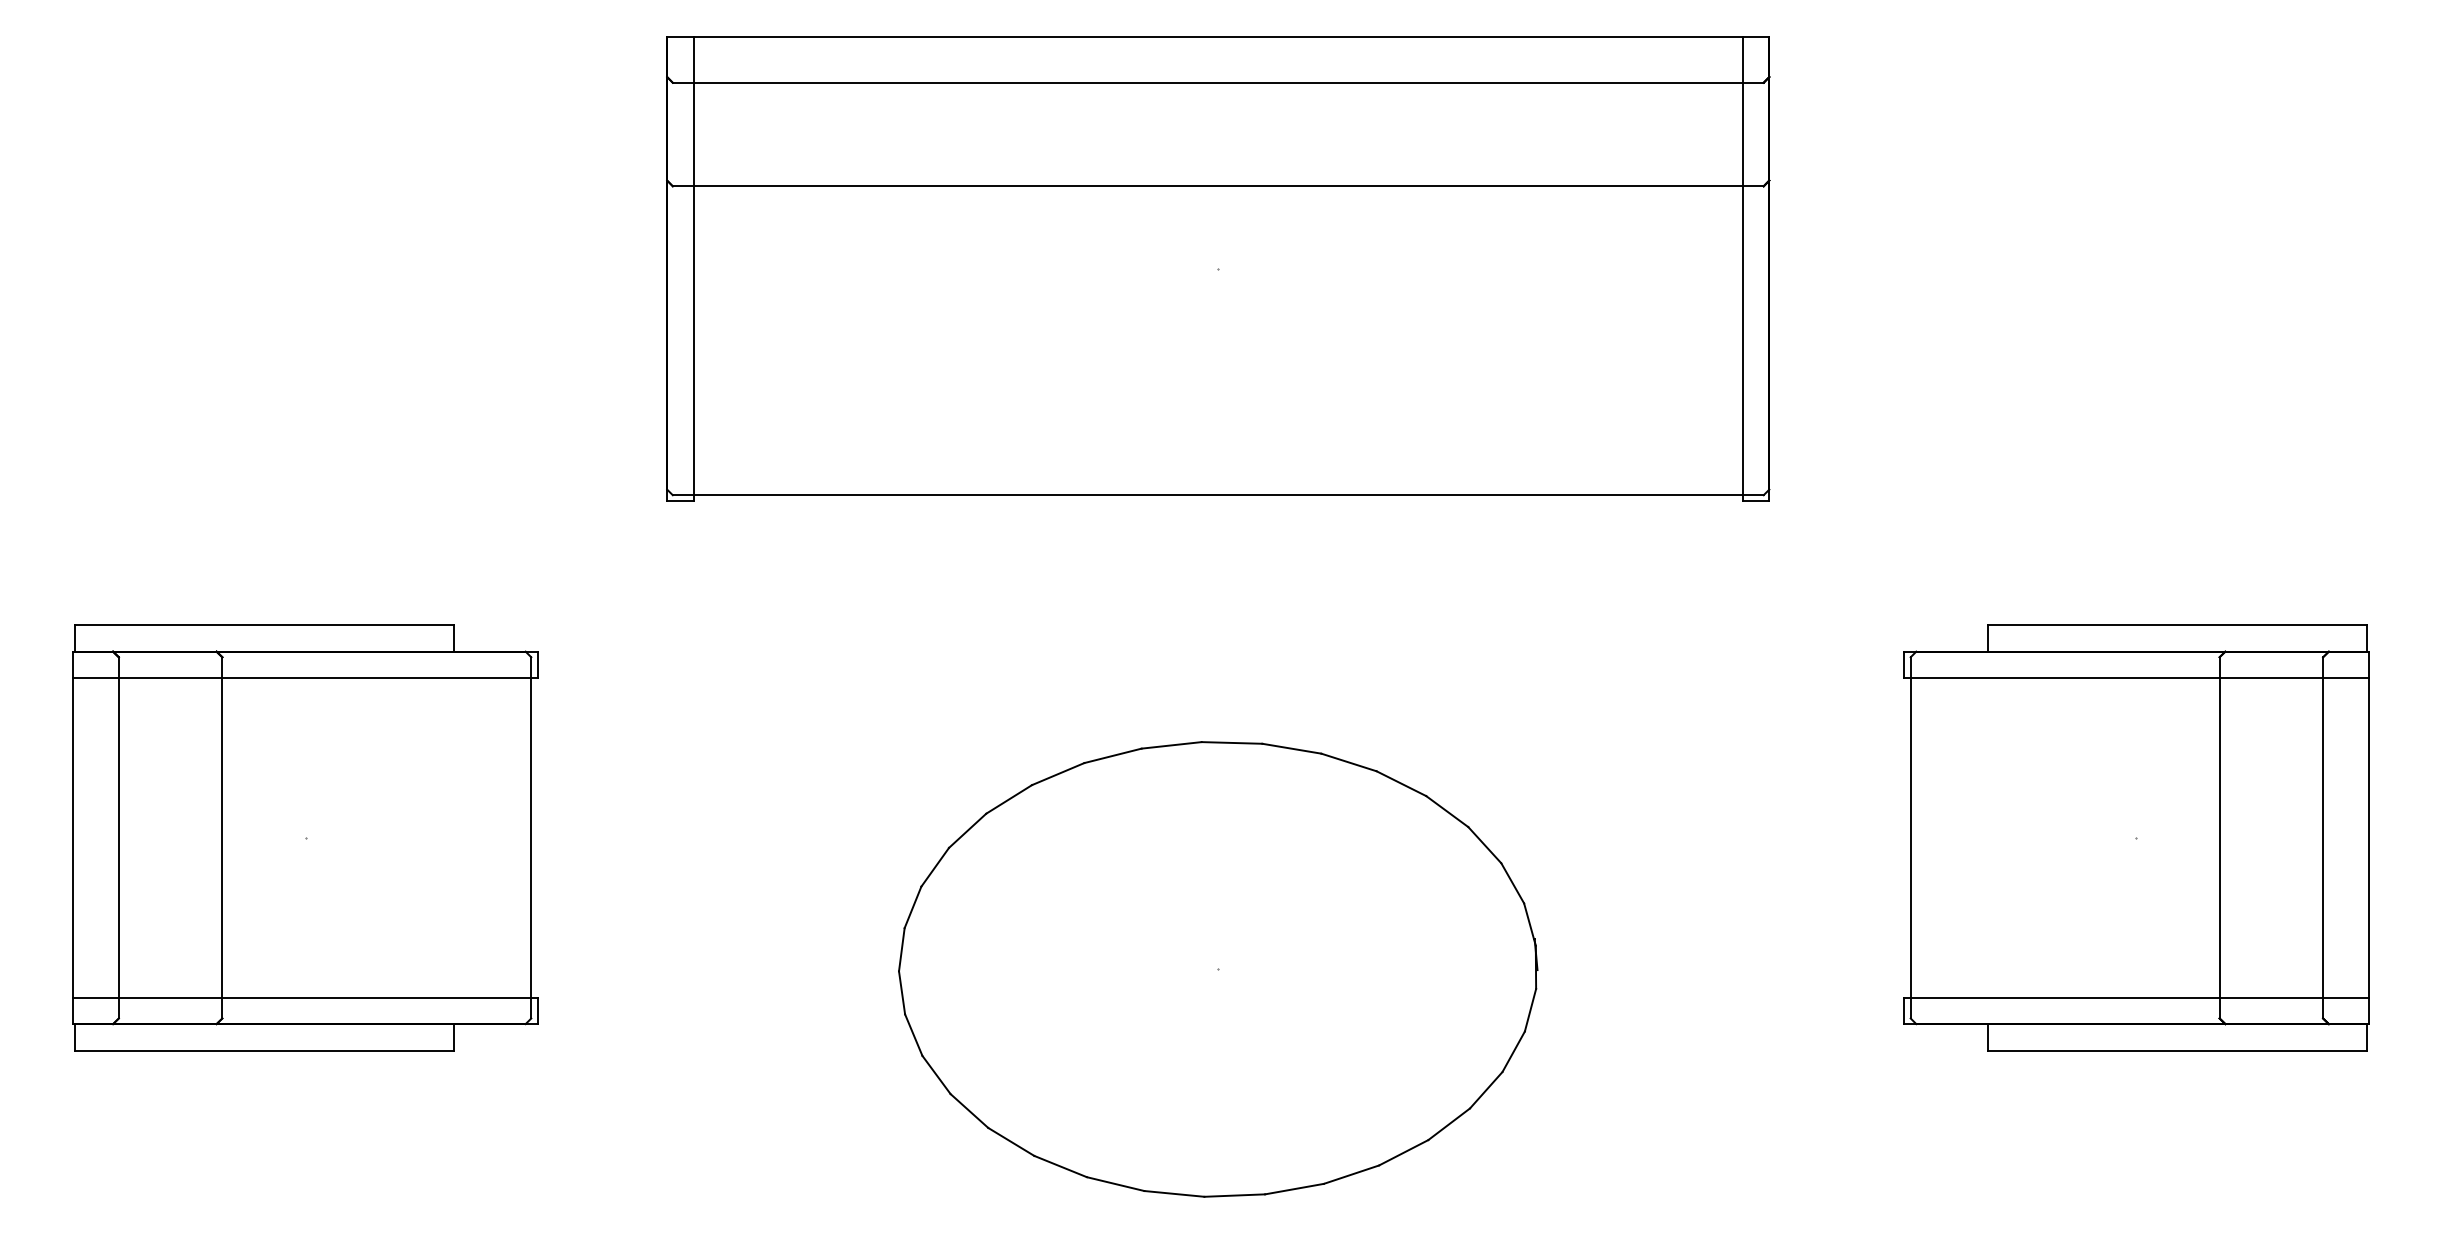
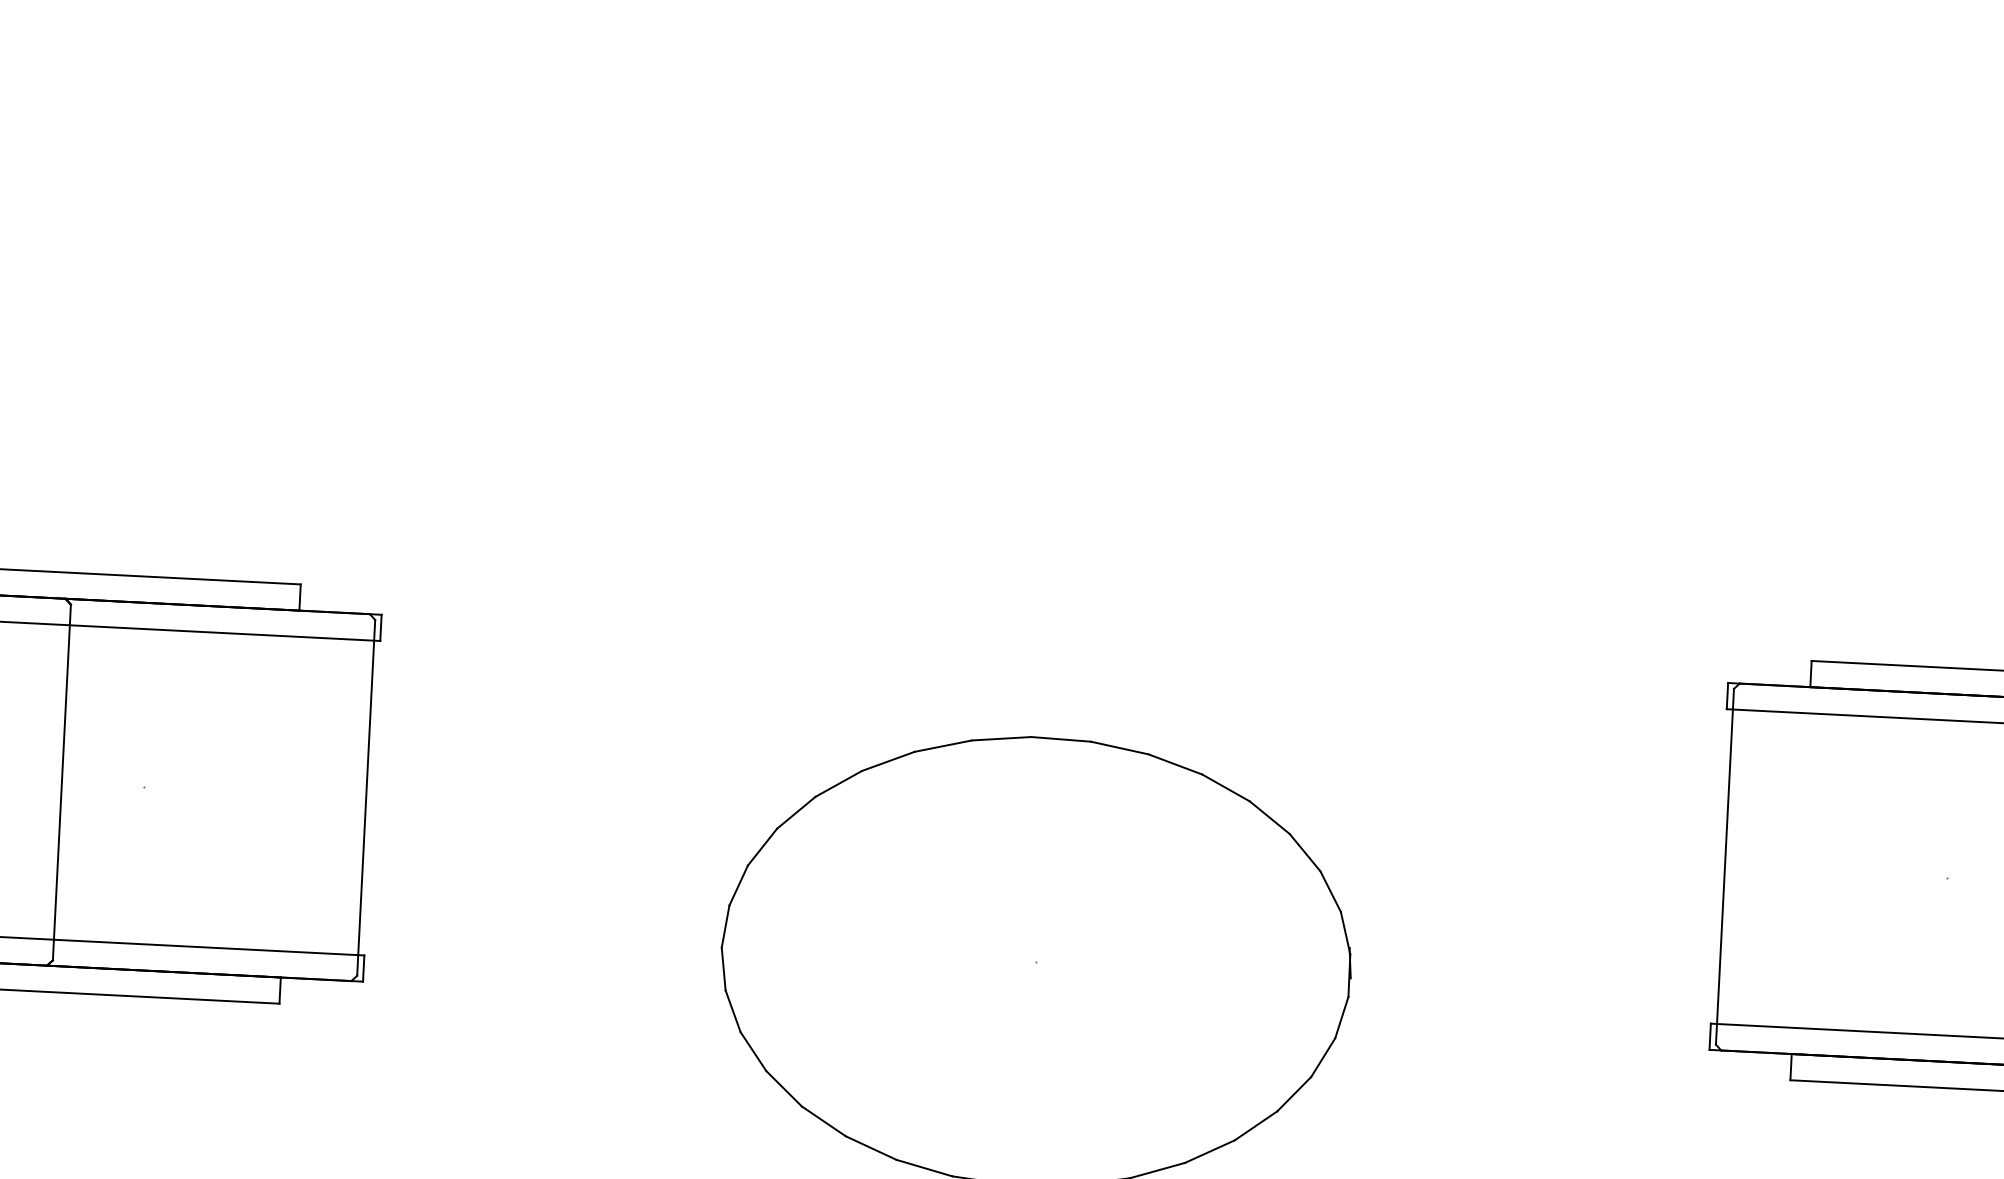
part: (1218, 268) -> (1071, 271), removed

